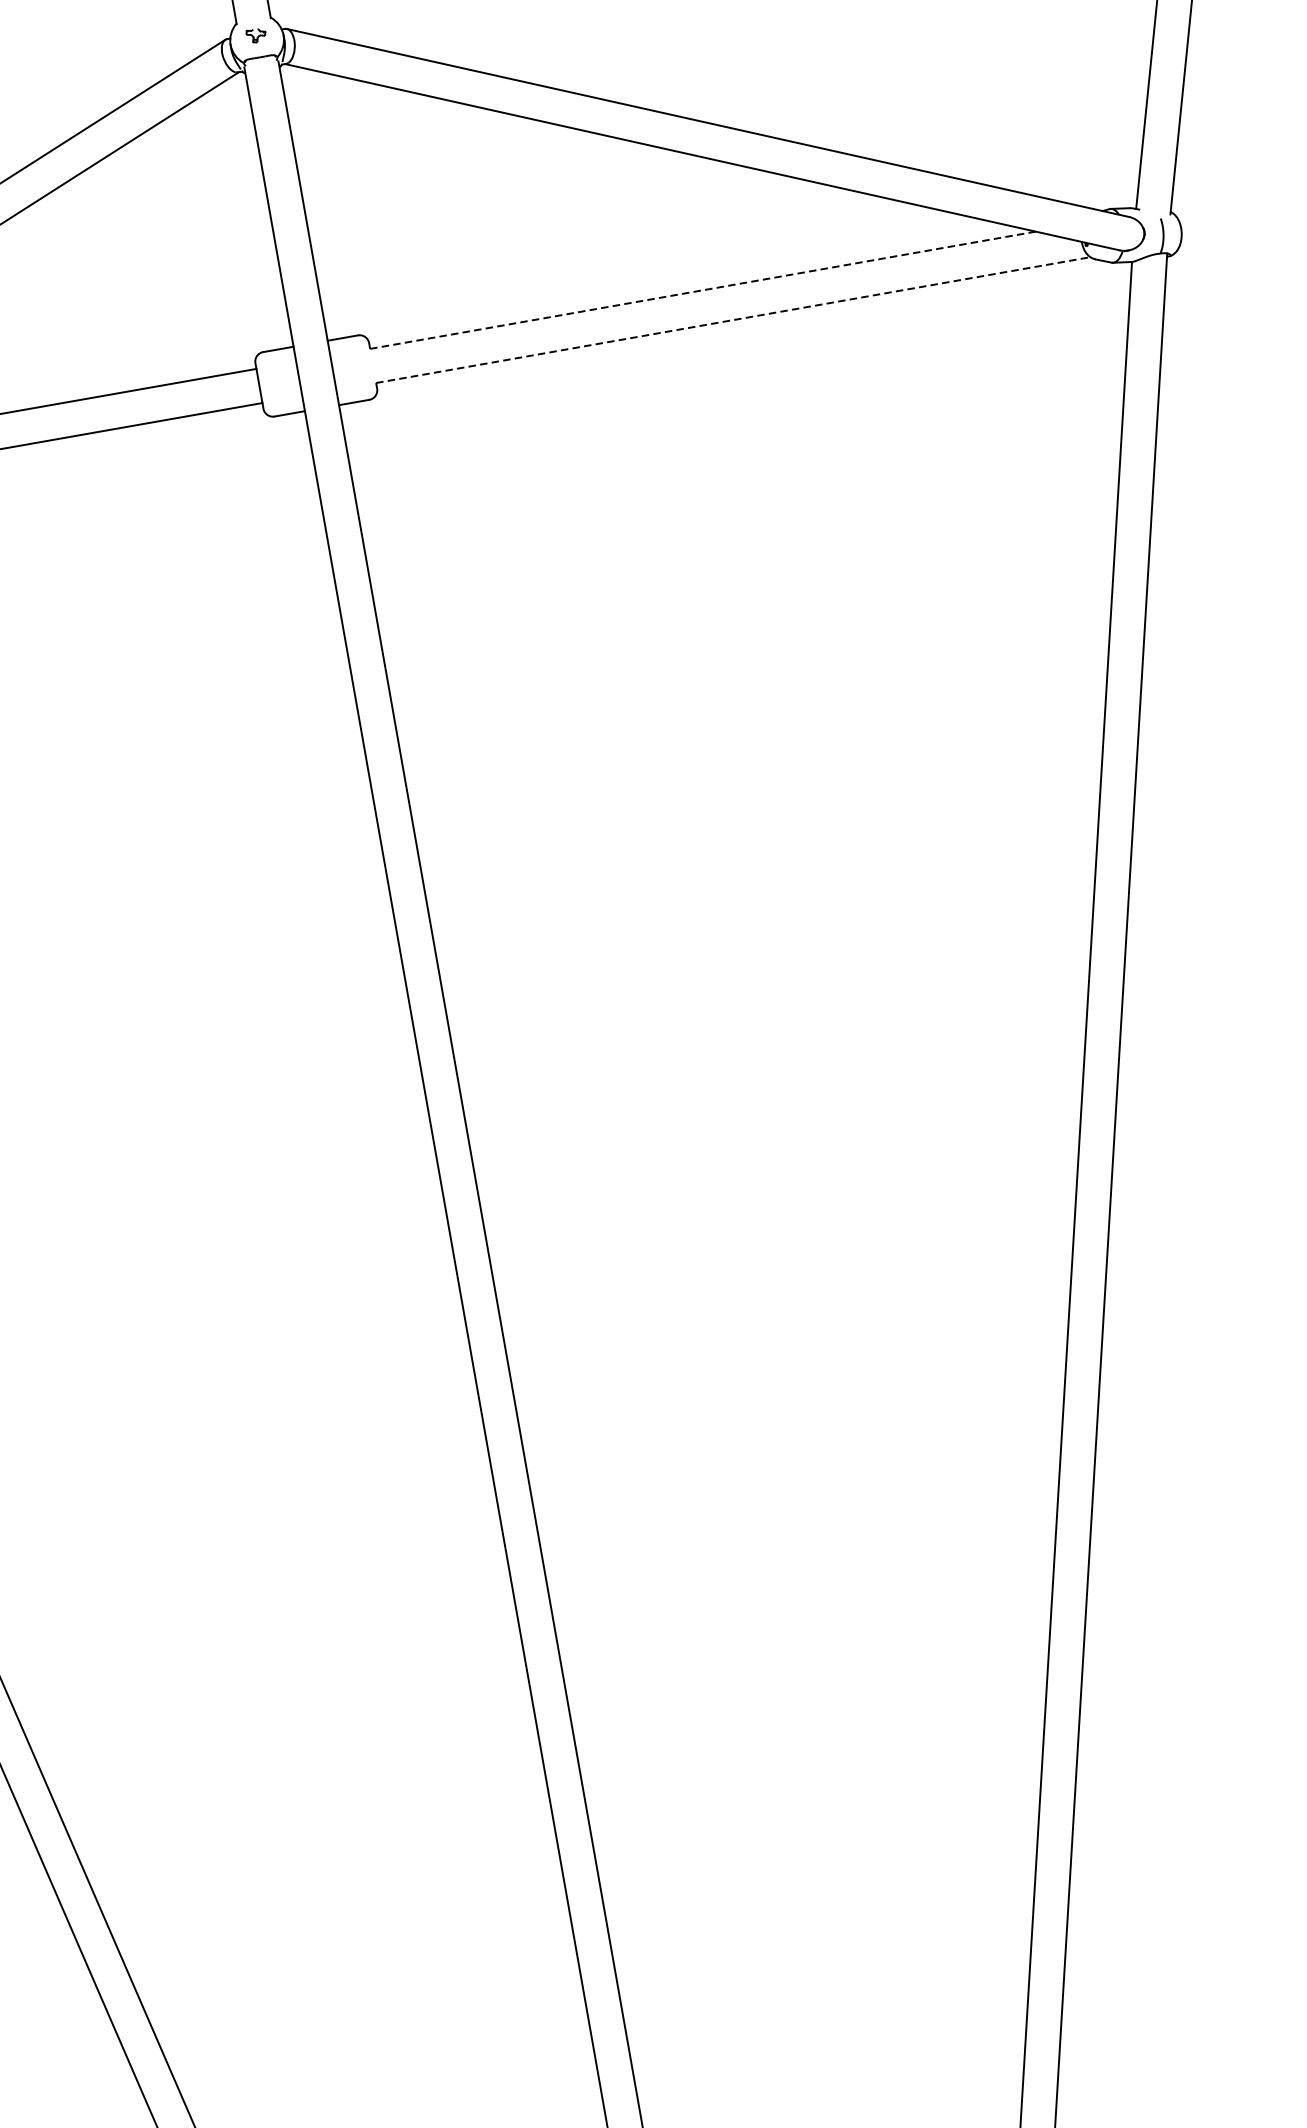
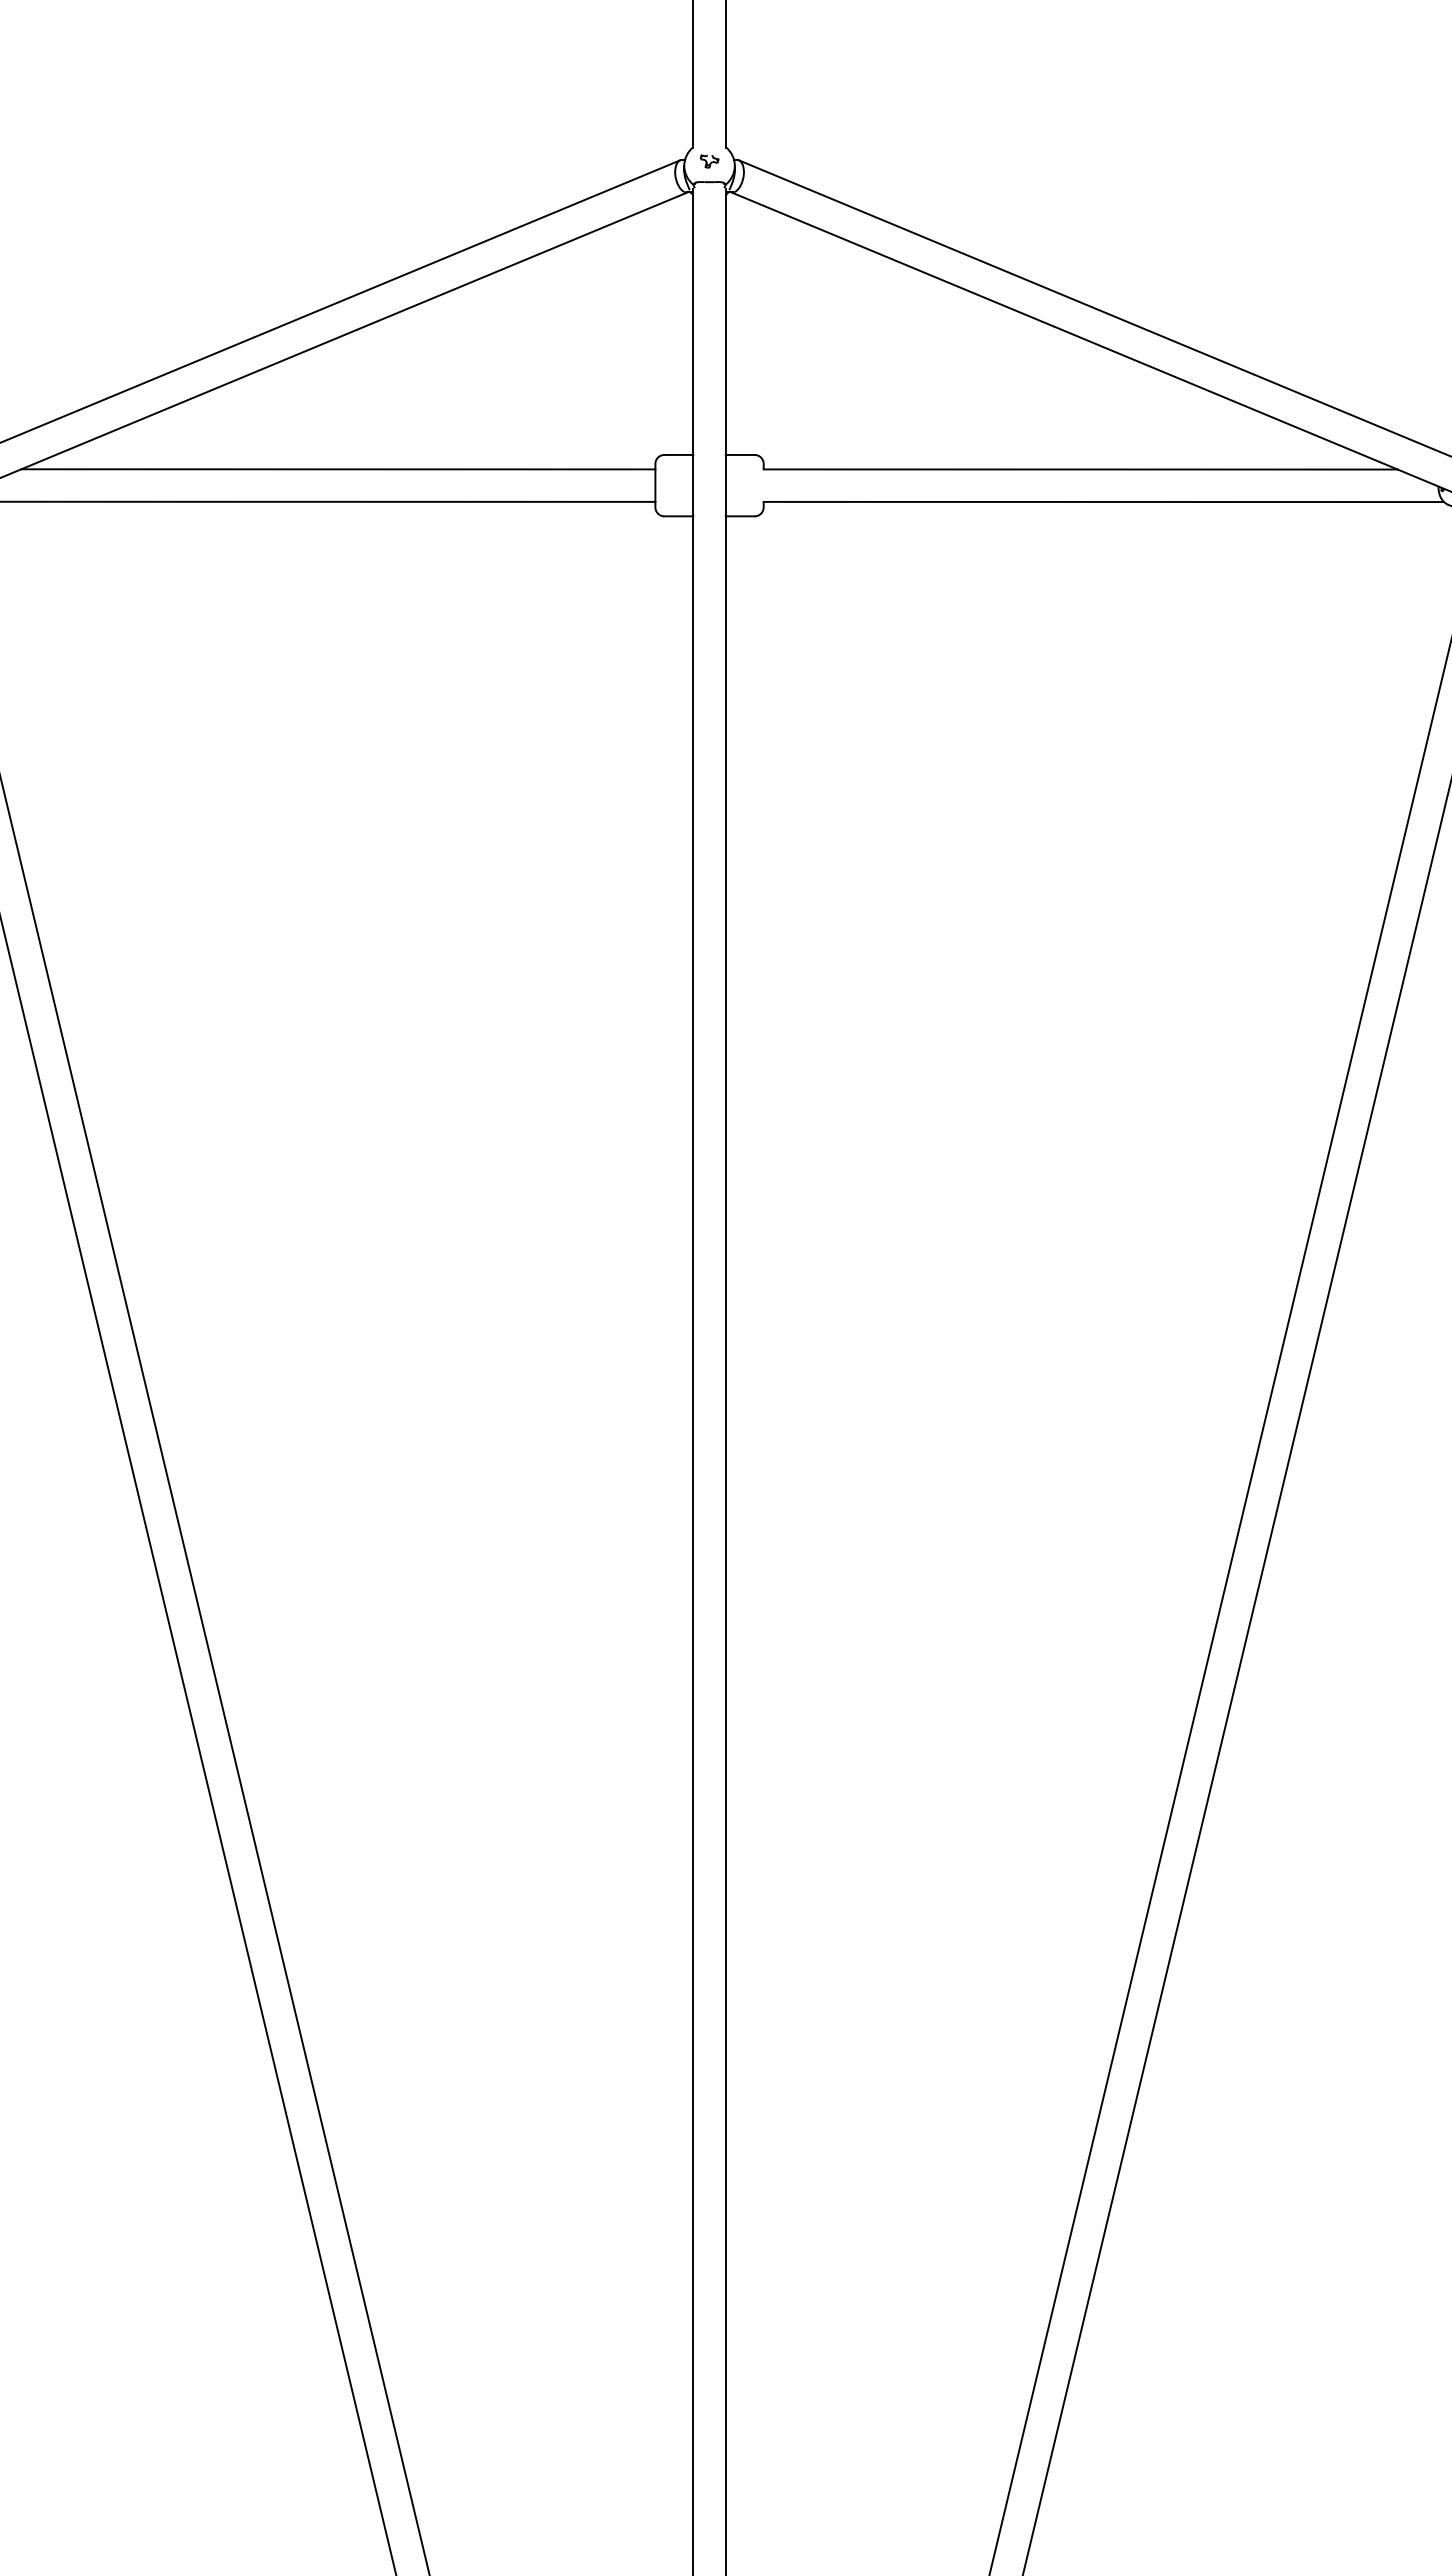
line: (703, 290) -> (1081, 469), dashed -> solid
line: (733, 319) -> (1104, 501), dashed -> solid

